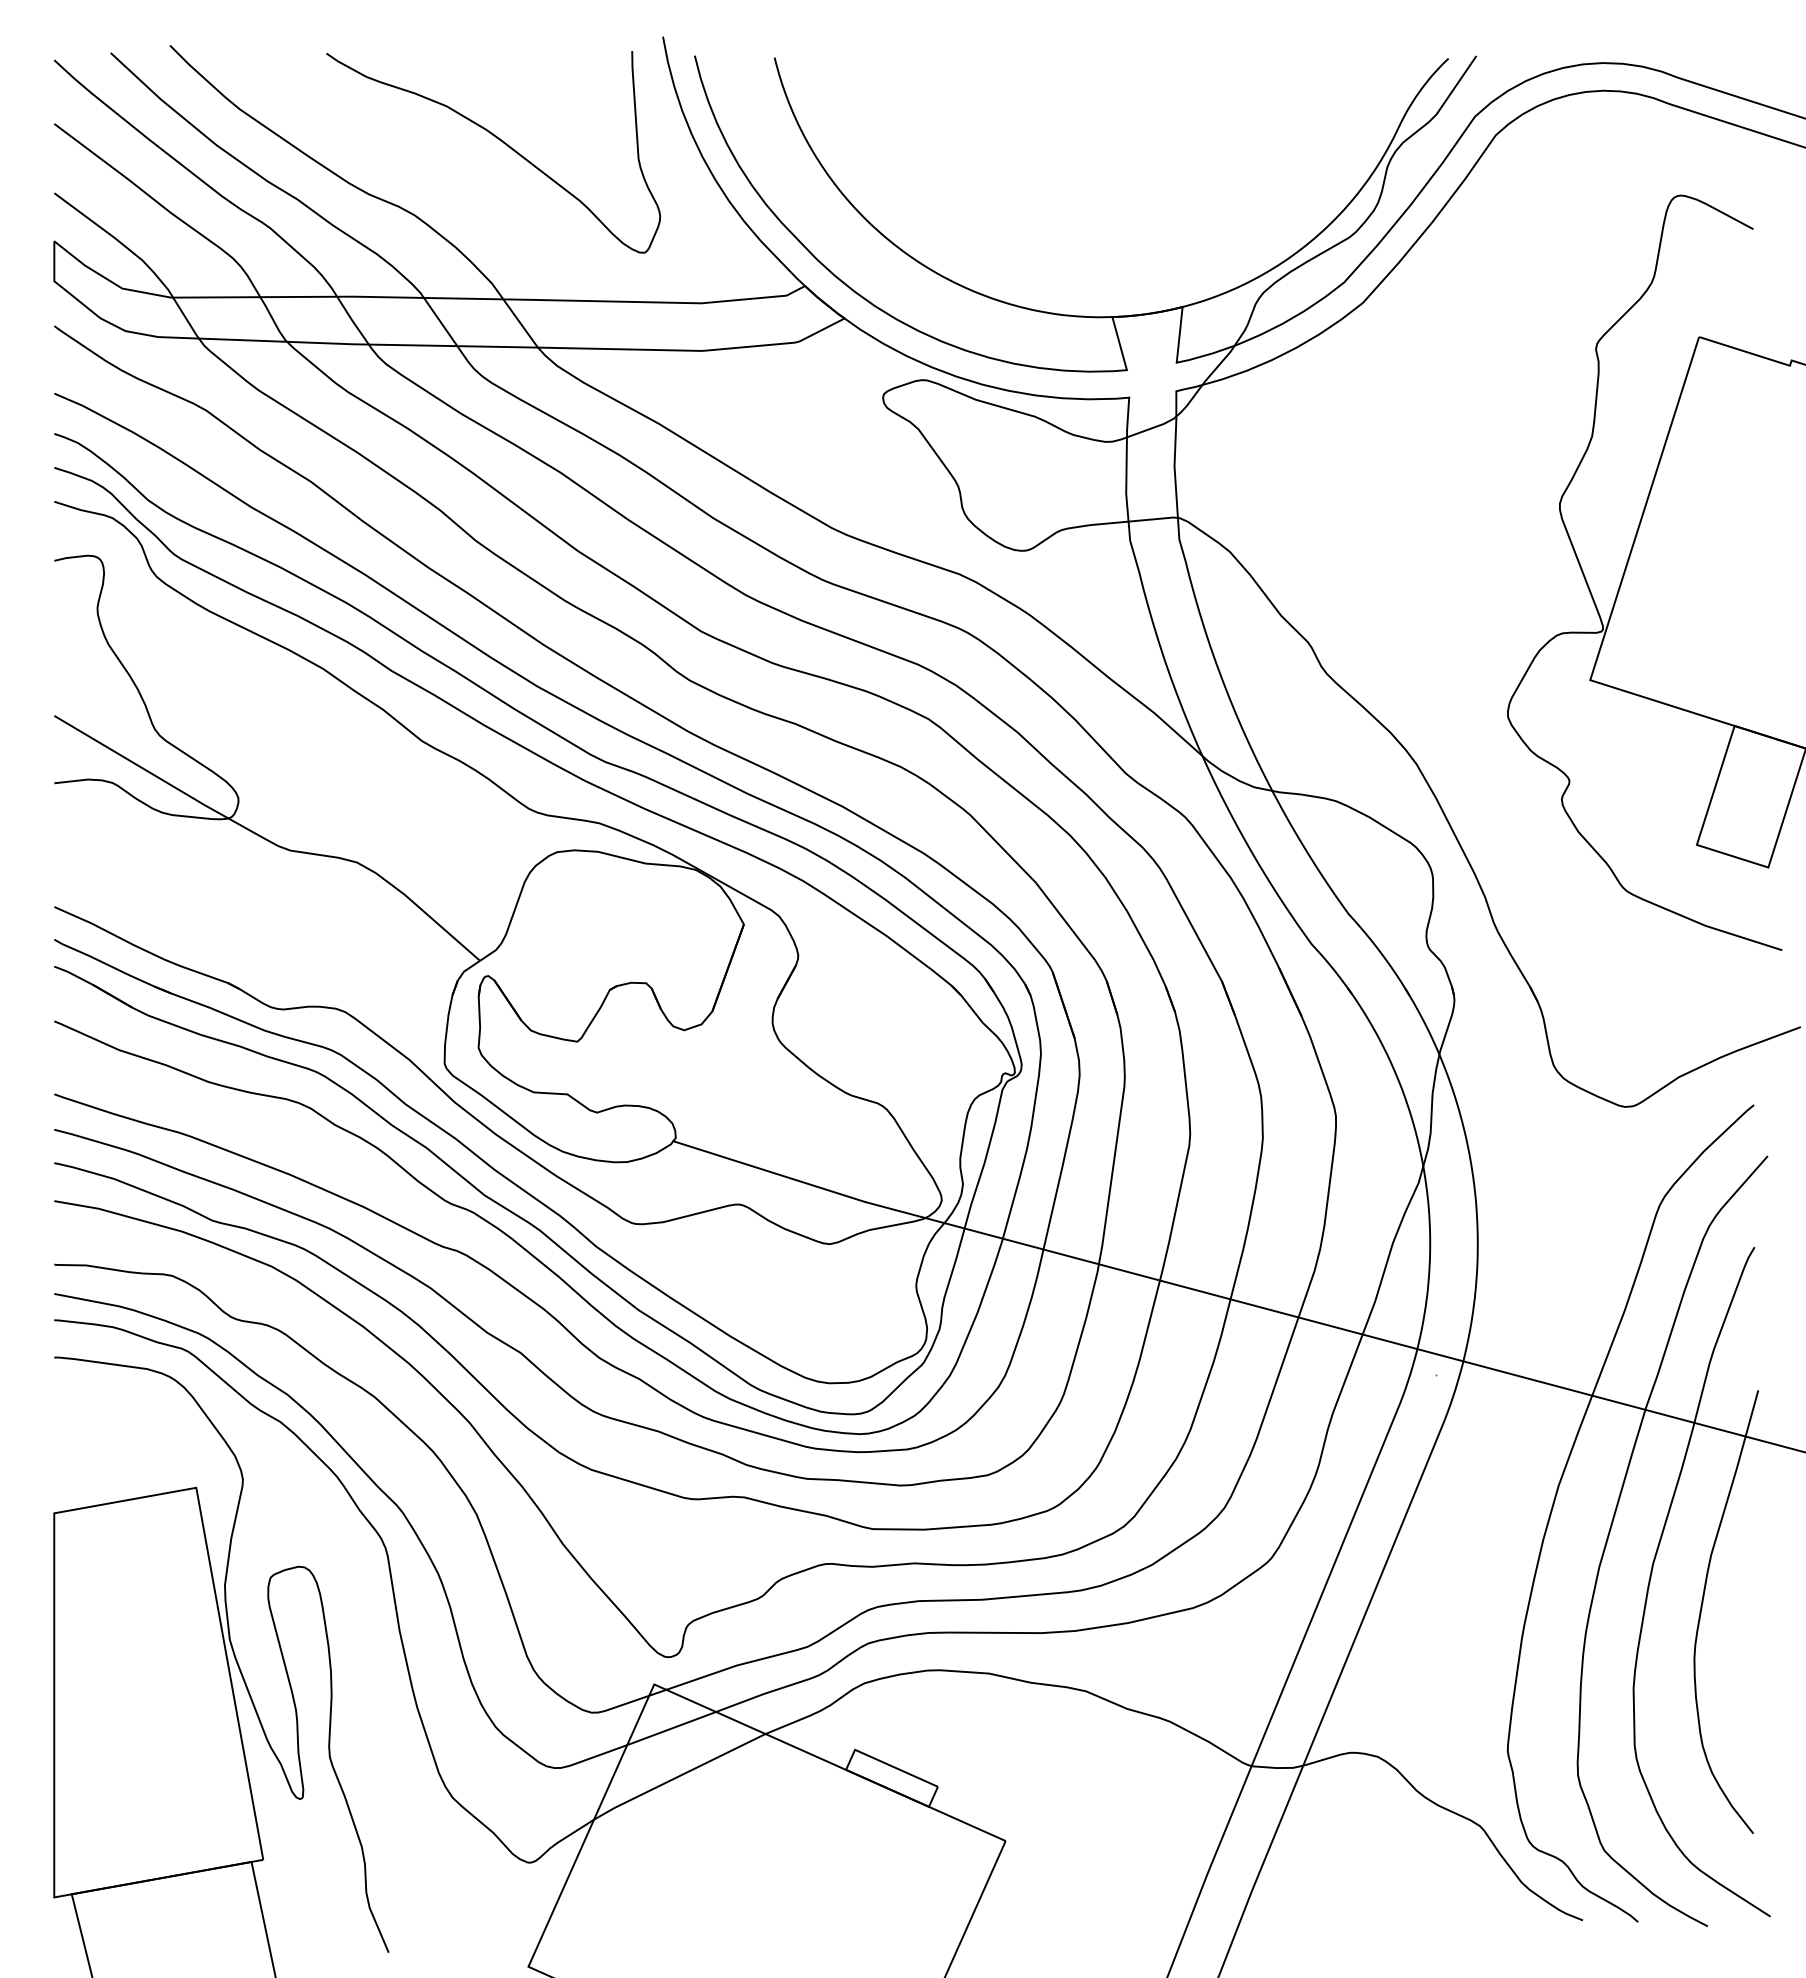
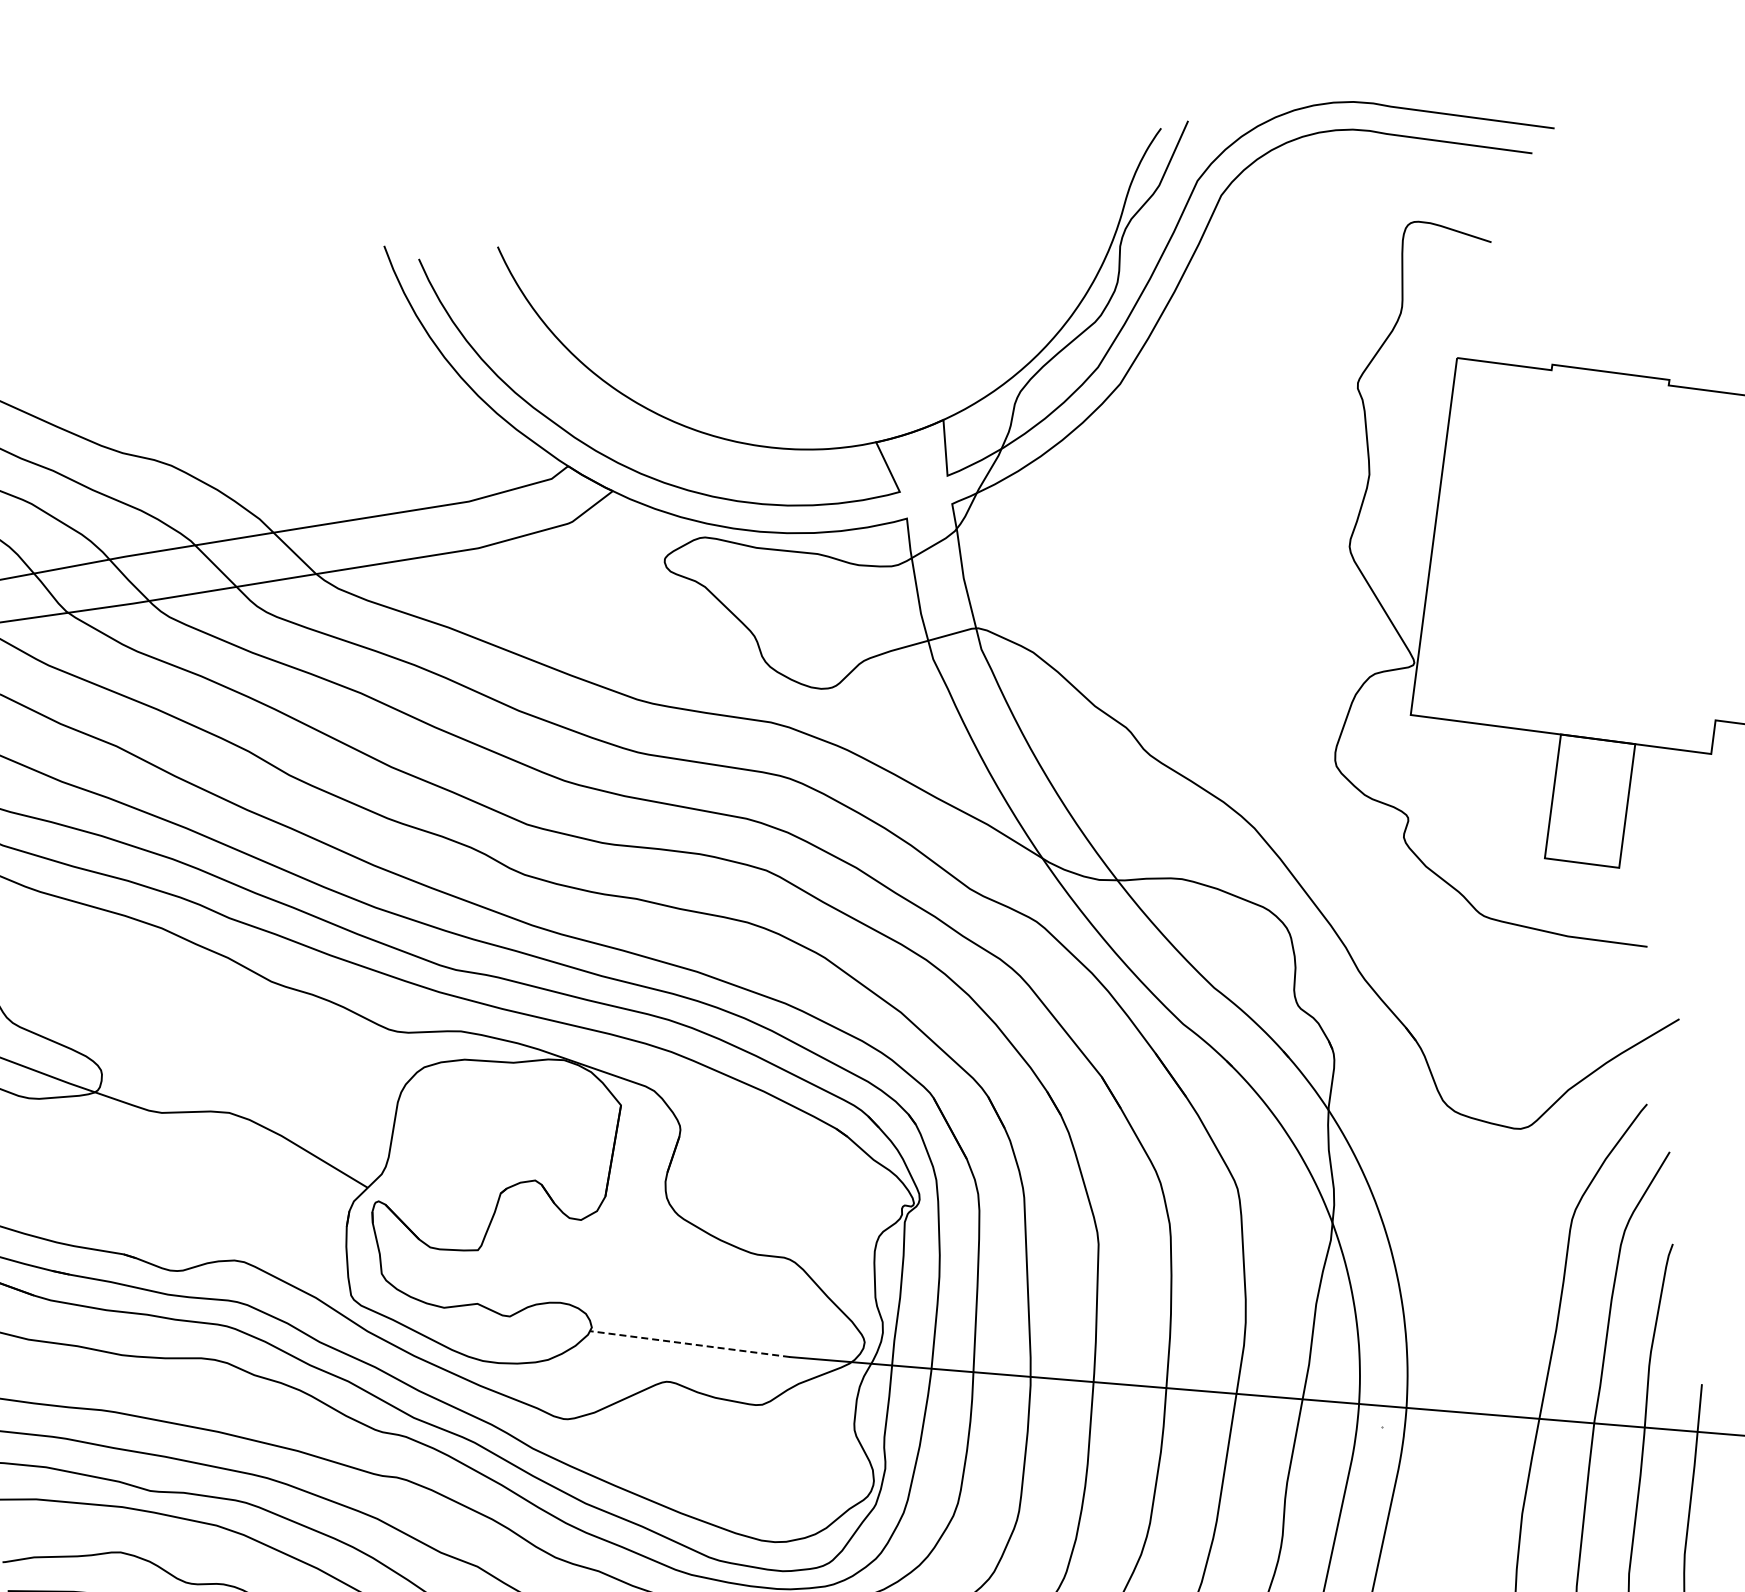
curve: (500, 141) -> (242, 377), removed
line: (769, 1171) -> (689, 1343), solid -> dashed

